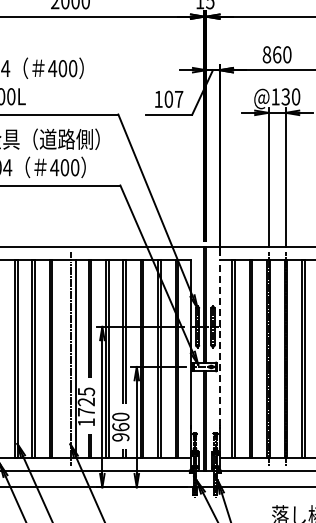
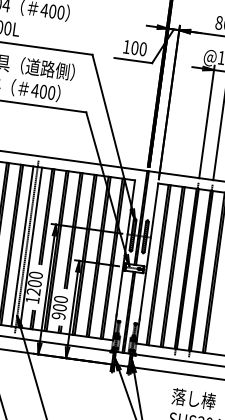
text: (179, 98) -> (143, 48), 107 -> 100
line: (219, 342) -> (149, 250), dashed -> solid
line: (65, 358) -> (22, 246), added
text: (86, 401) -> (34, 283), 1725 -> 1200
text: (120, 426) -> (59, 307), 960 -> 900

